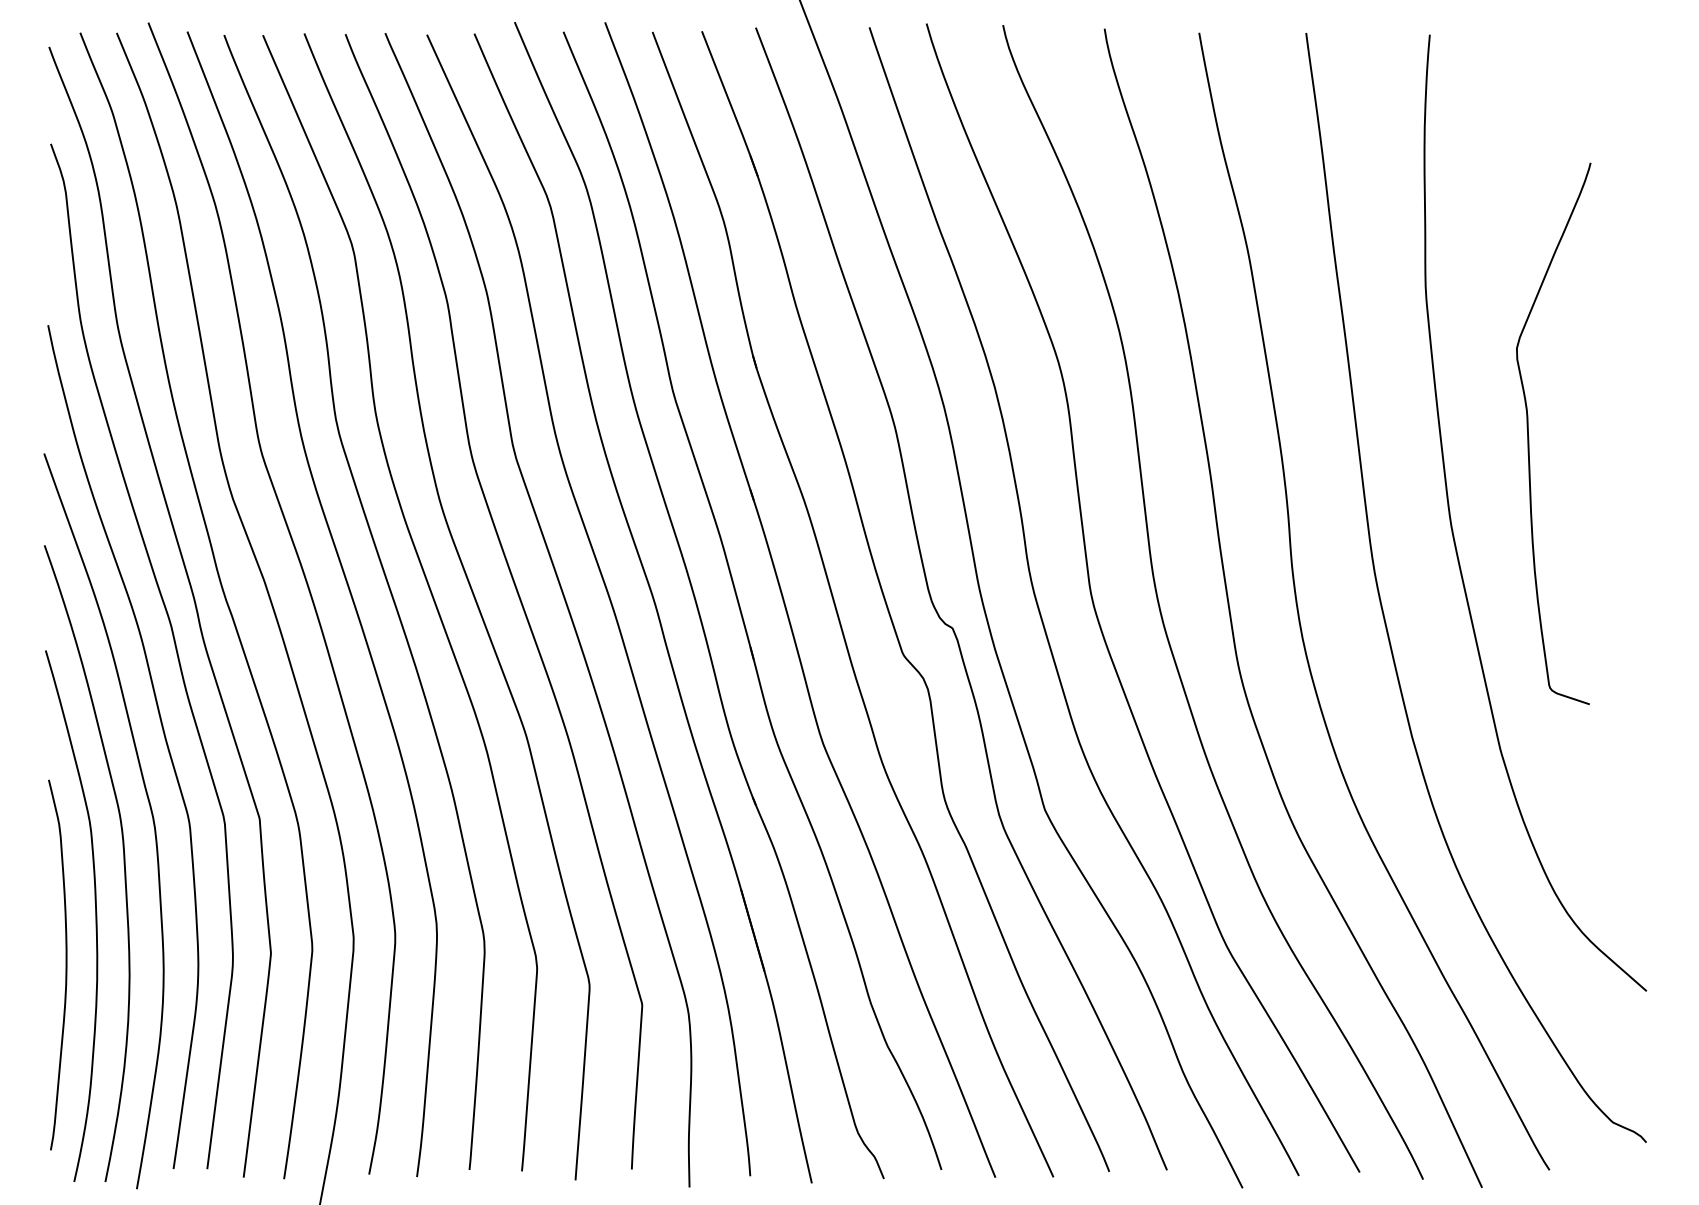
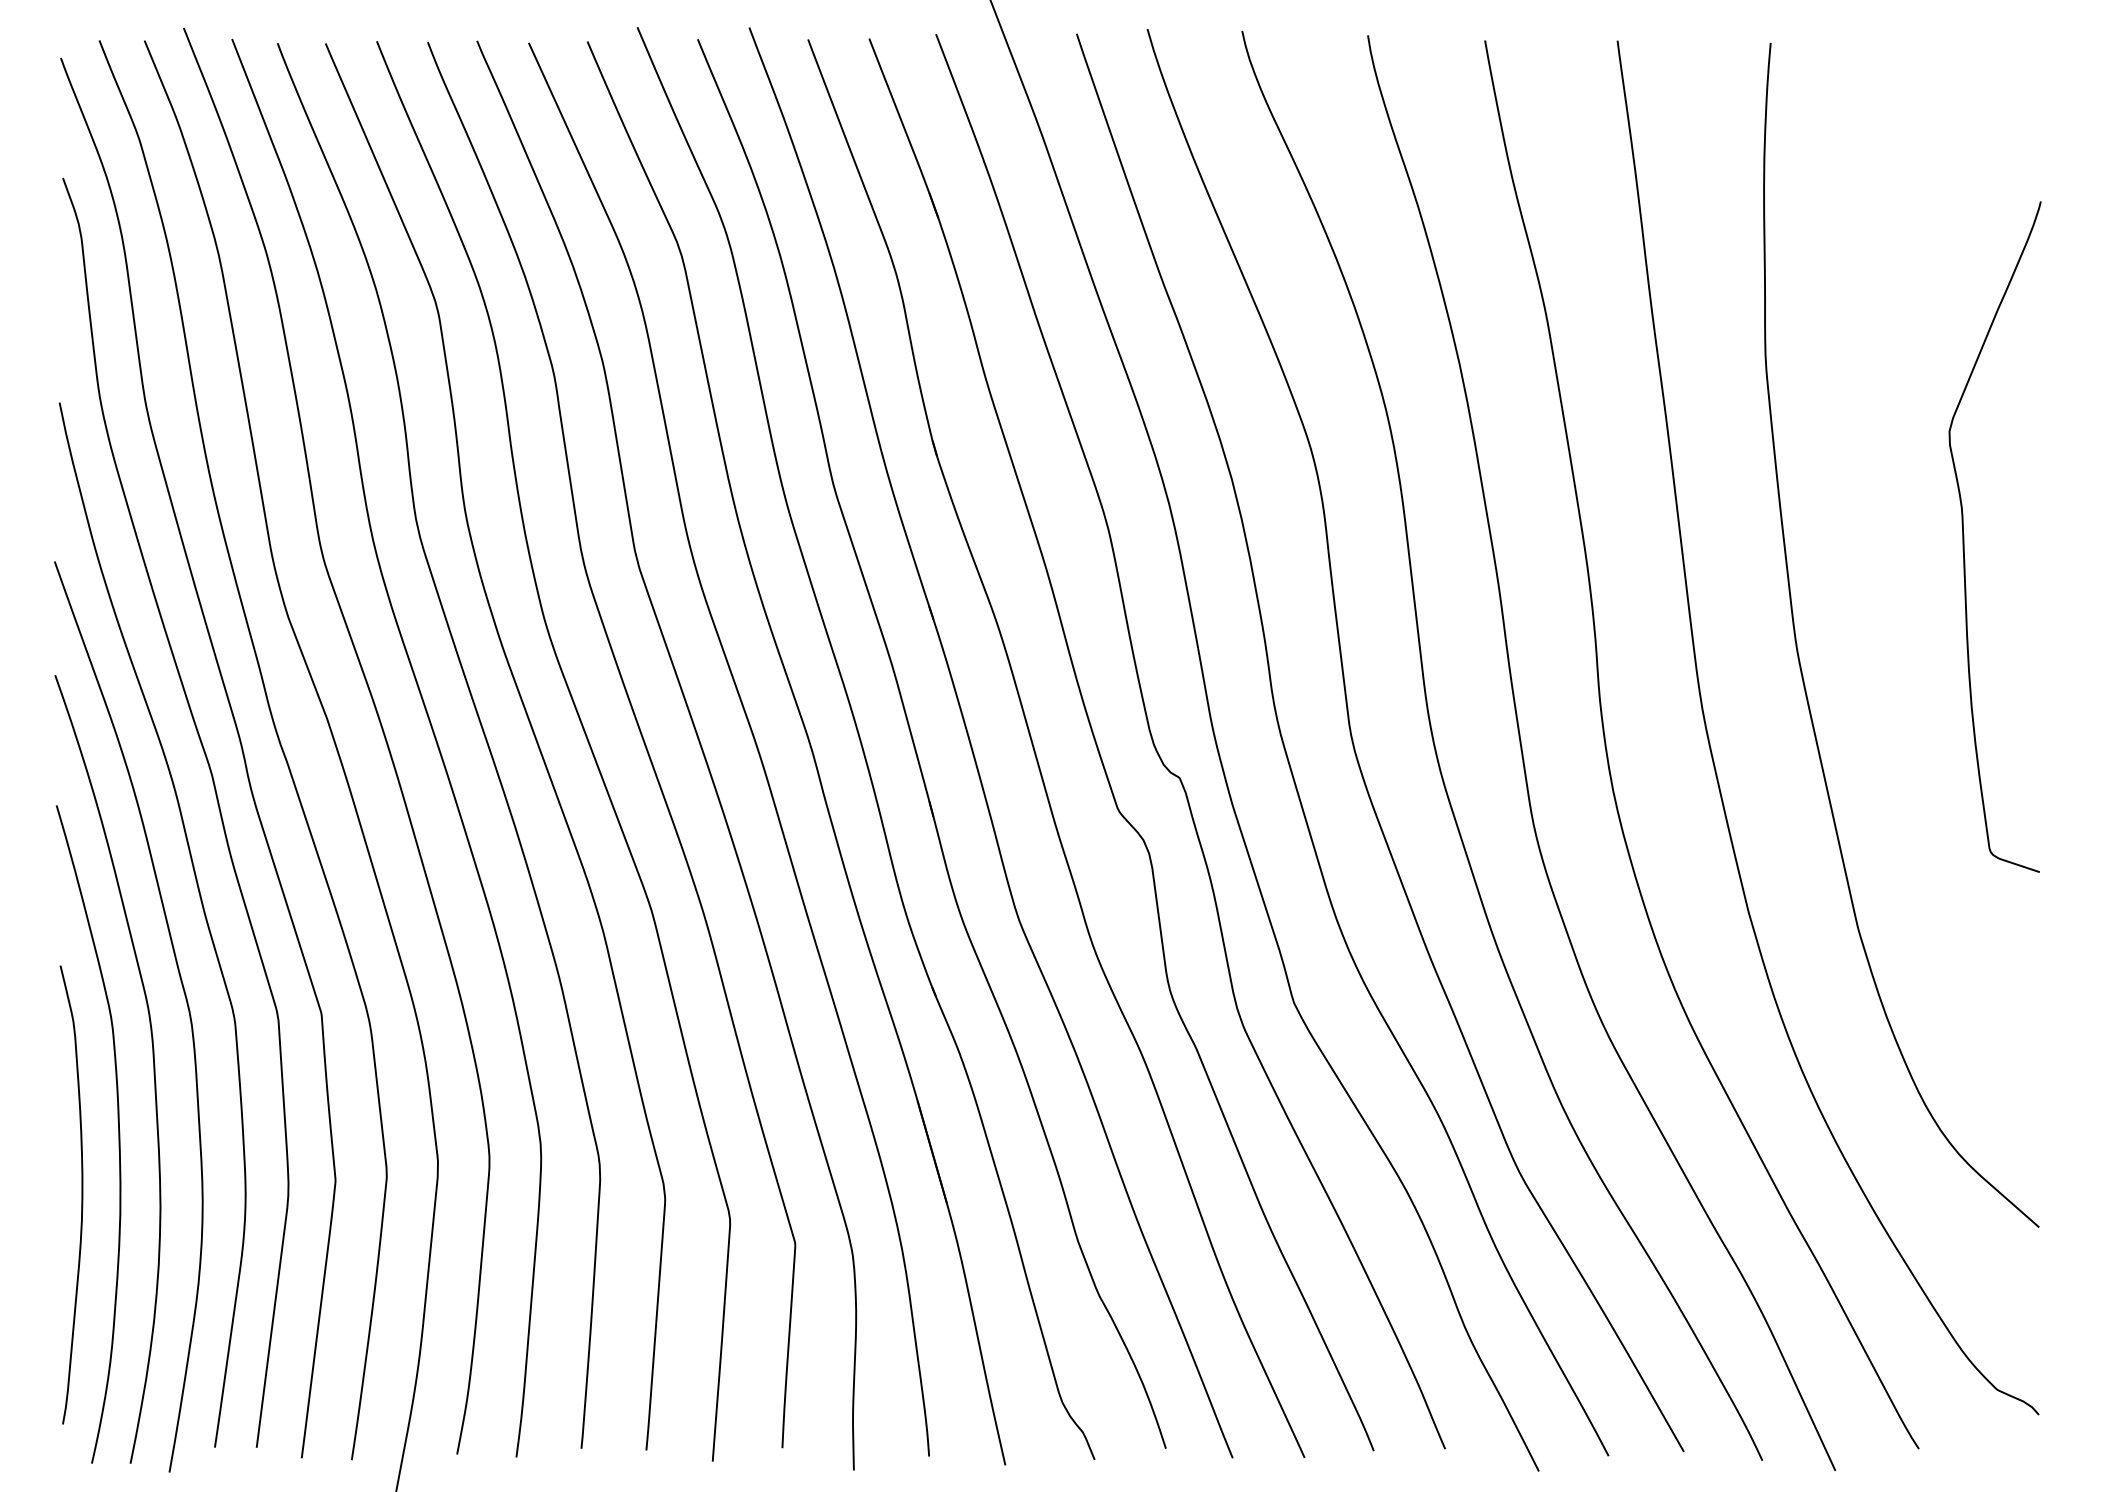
curve: (1529, 433) -> (1964, 536), moved

